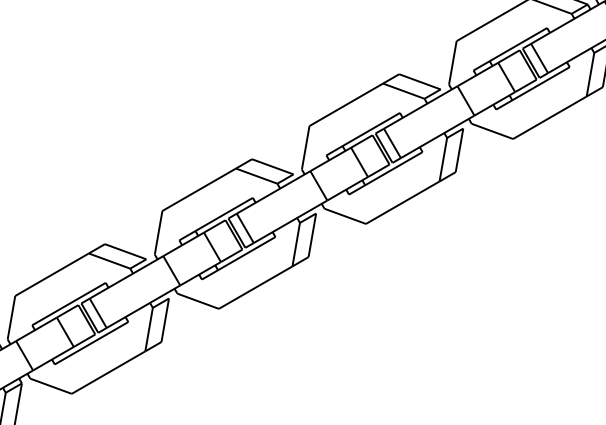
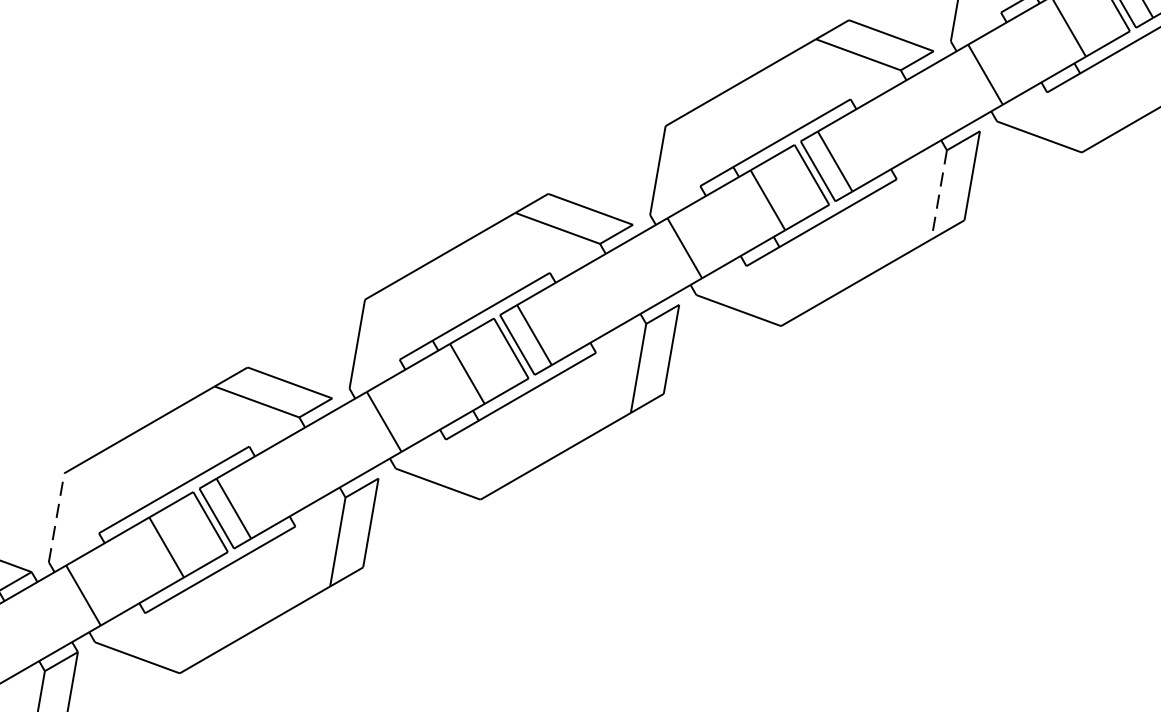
line: (443, 160) -> (939, 196), solid -> dashed
line: (11, 317) -> (56, 517), solid -> dashed

